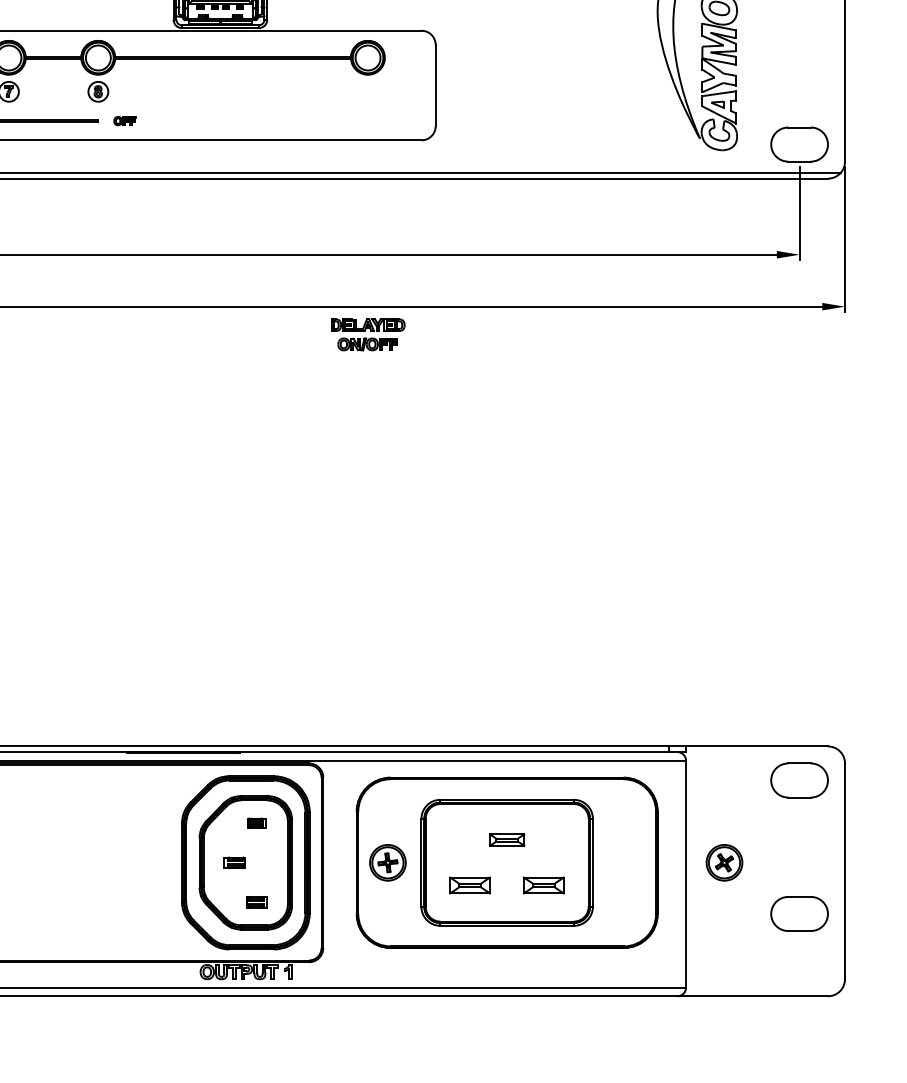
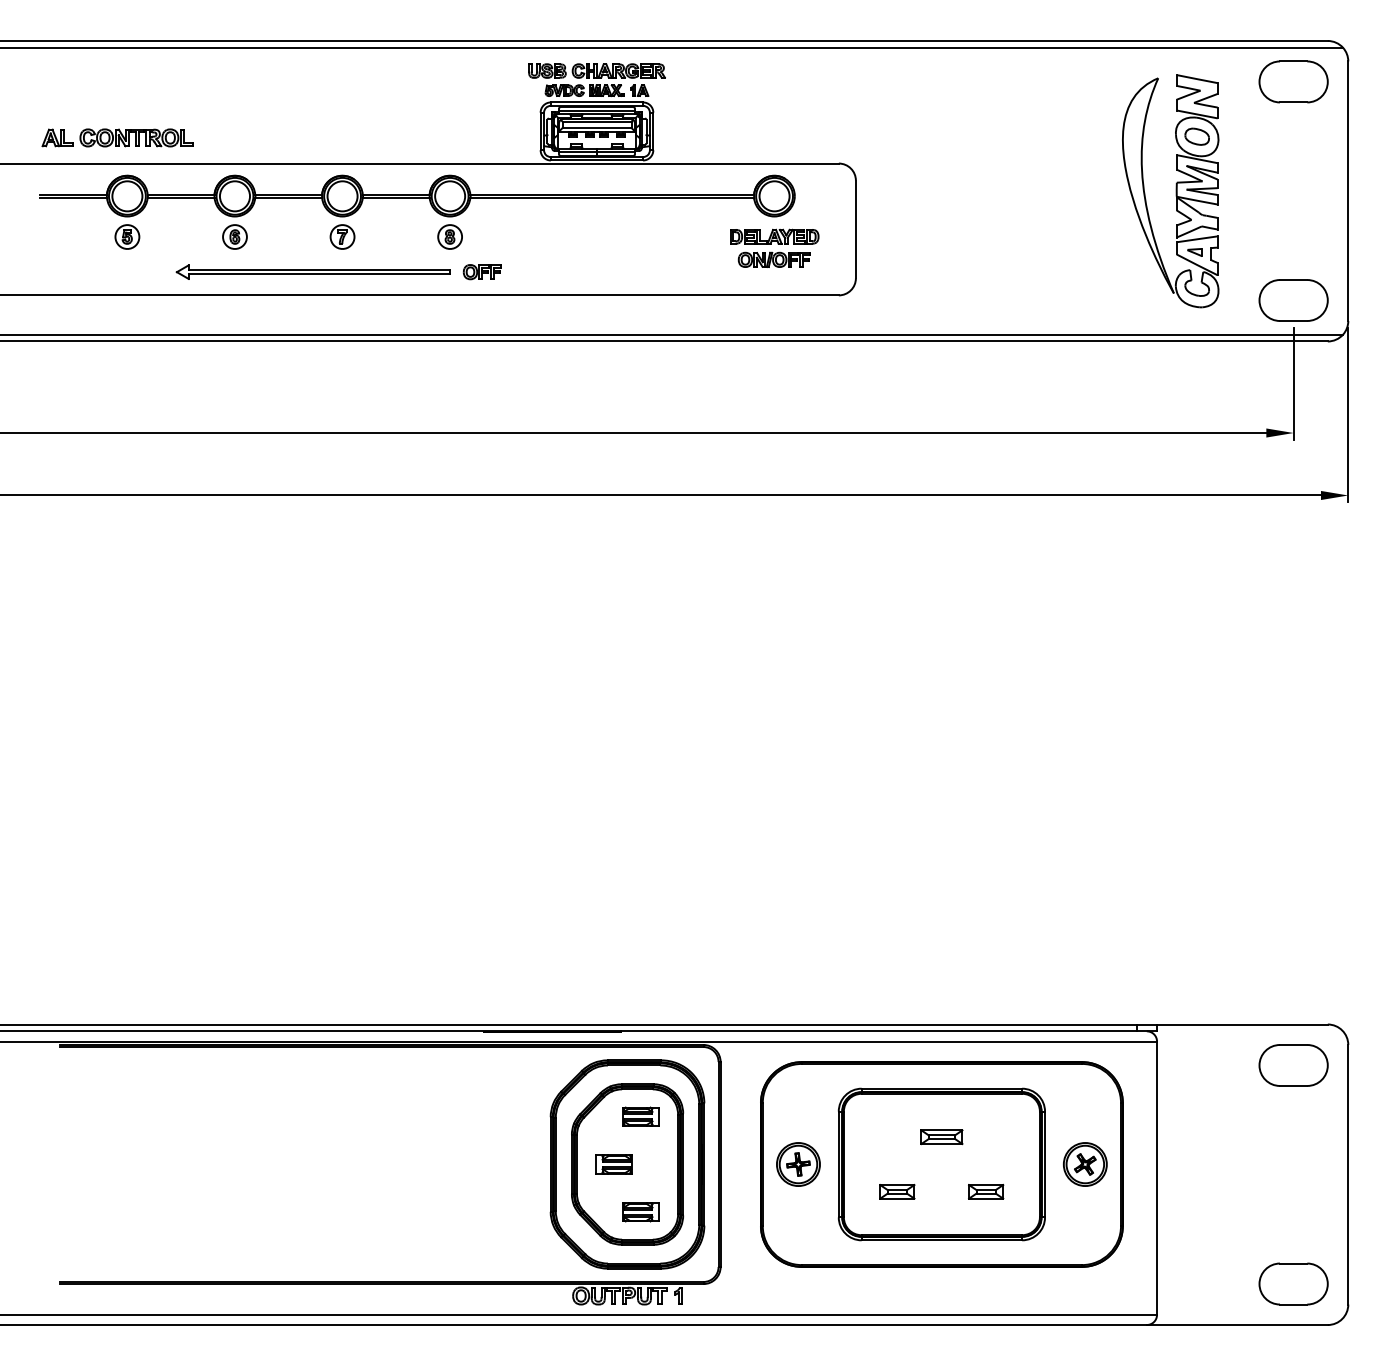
part: (124, 121) -> (481, 272), size x1.43
part: (368, 334) -> (774, 247), moved
part: (256, 822) -> (640, 1116), size x1.67
part: (234, 862) -> (613, 1164), size x1.43
part: (724, 862) -> (1085, 1164), moved
part: (470, 885) -> (897, 1191), size x0.71
part: (544, 885) -> (986, 1191), size x0.71
part: (256, 902) -> (640, 1212), size x1.43
part: (799, 913) -> (1293, 1283), moved

